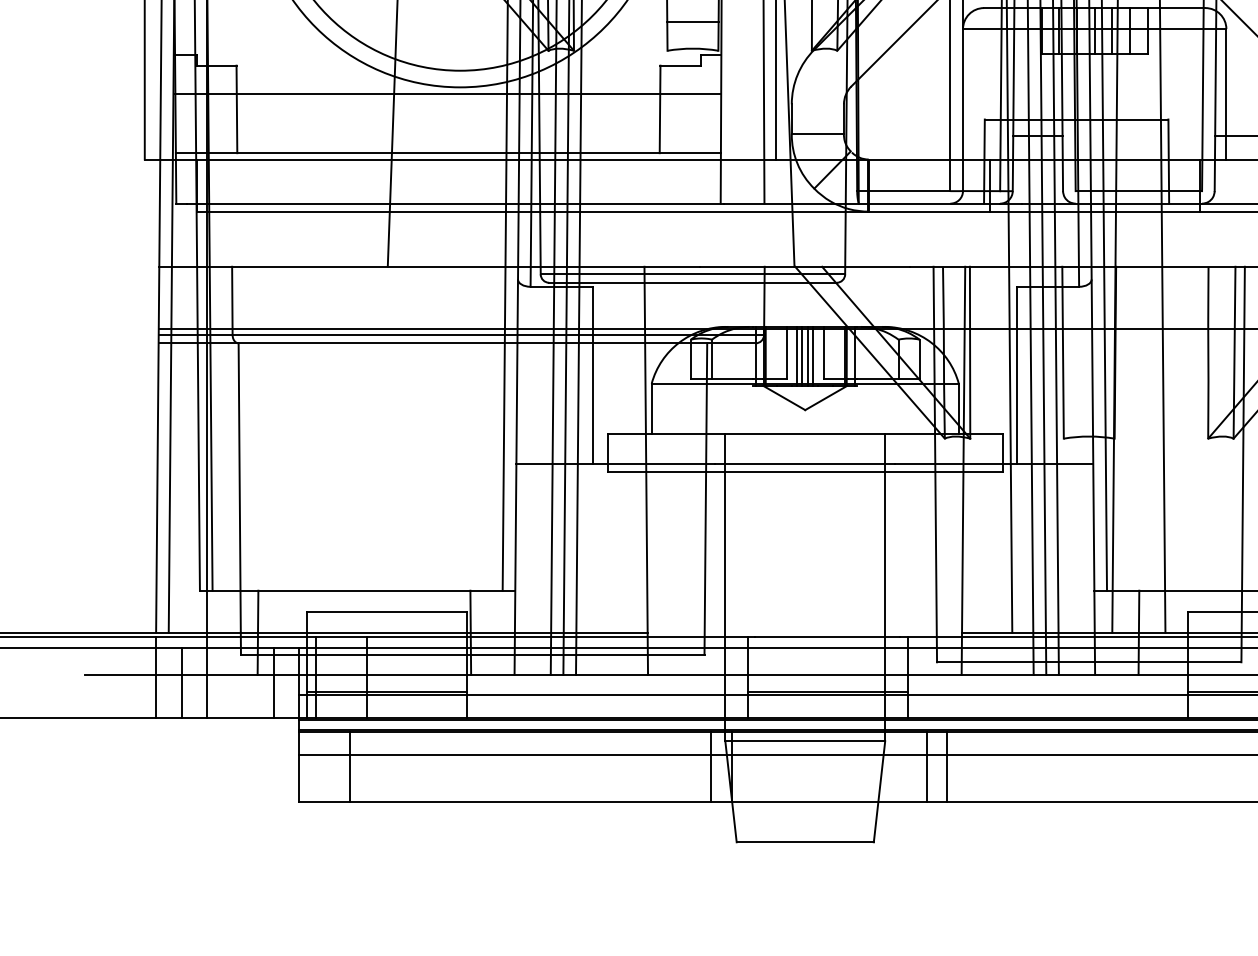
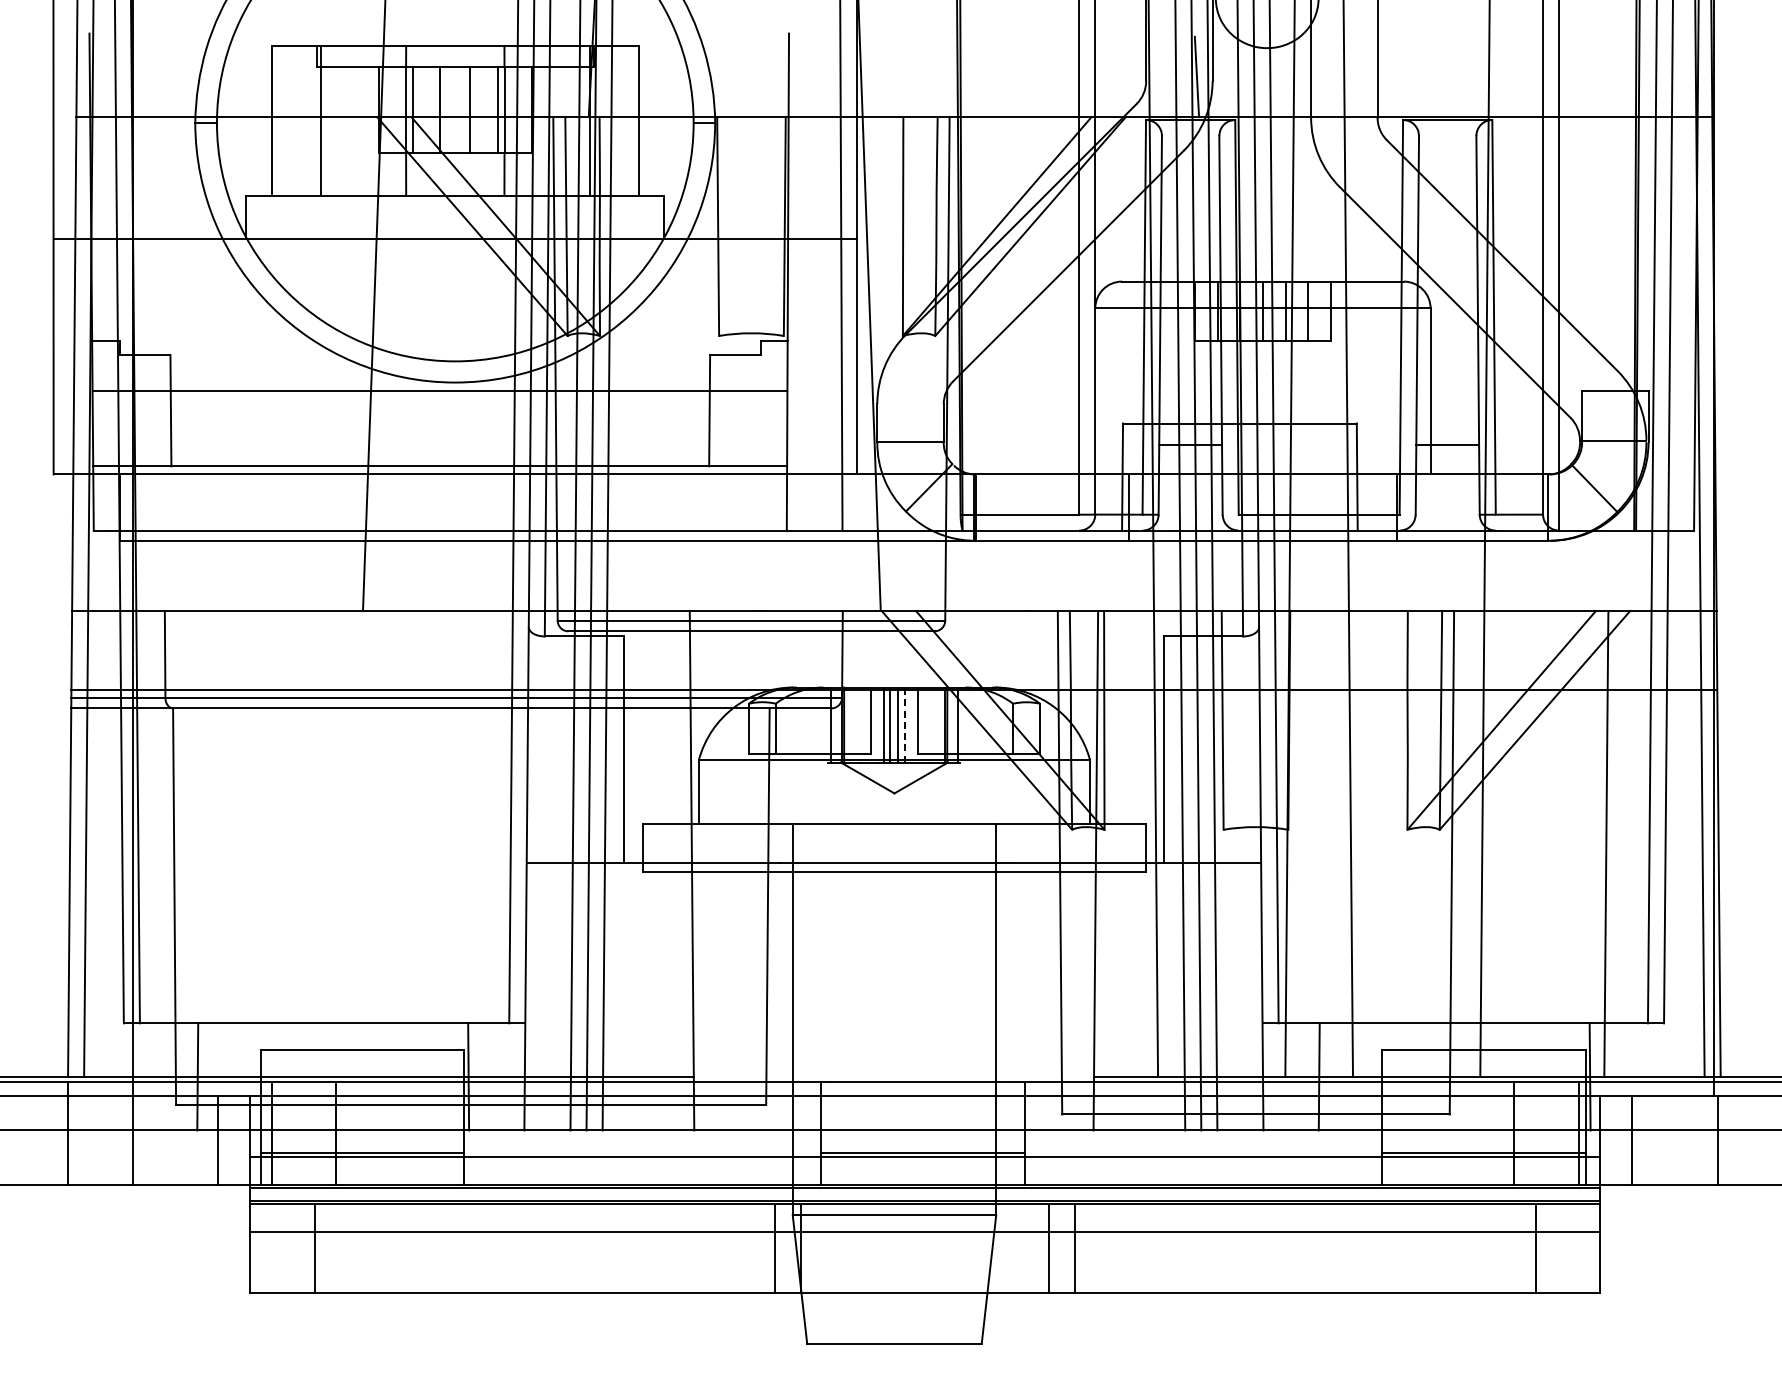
line: (692, 22) -> (751, 299), removed
line: (813, 355) -> (904, 724), solid -> dashed
line: (181, 682) -> (100, 1140), removed

